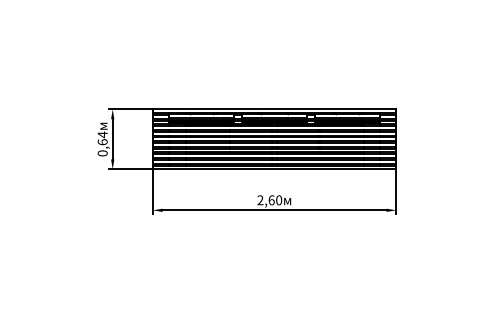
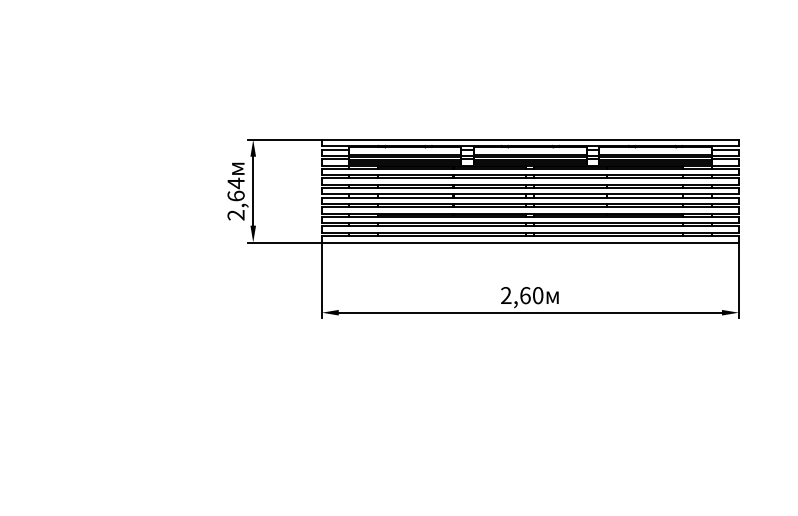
text: (102, 153) -> (235, 215), 0,64 -> 2,64

